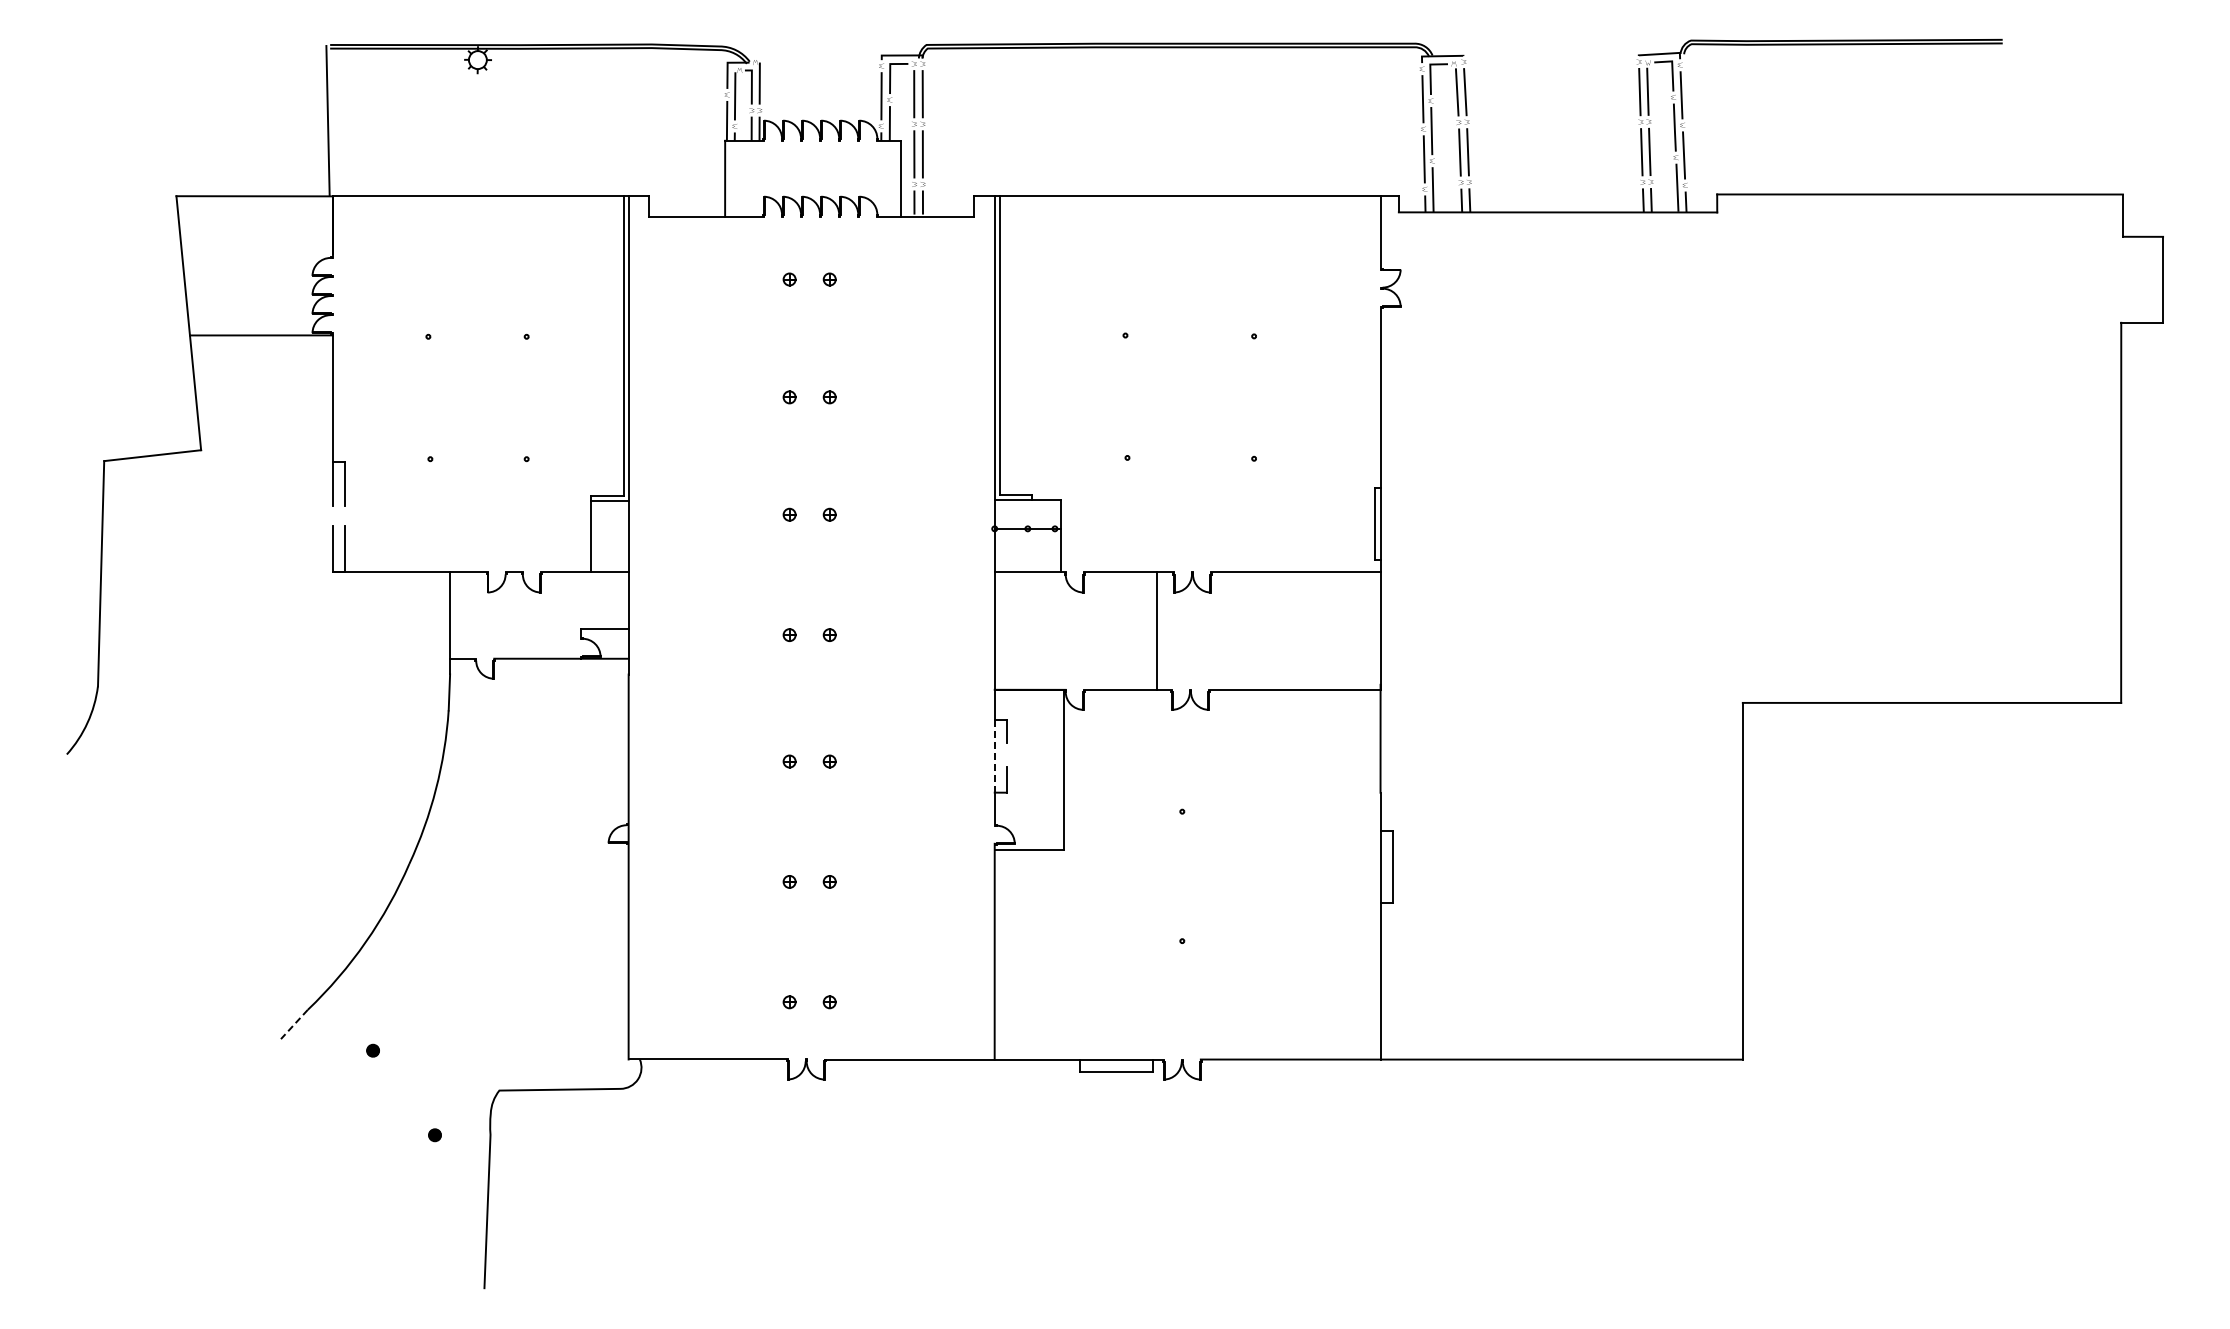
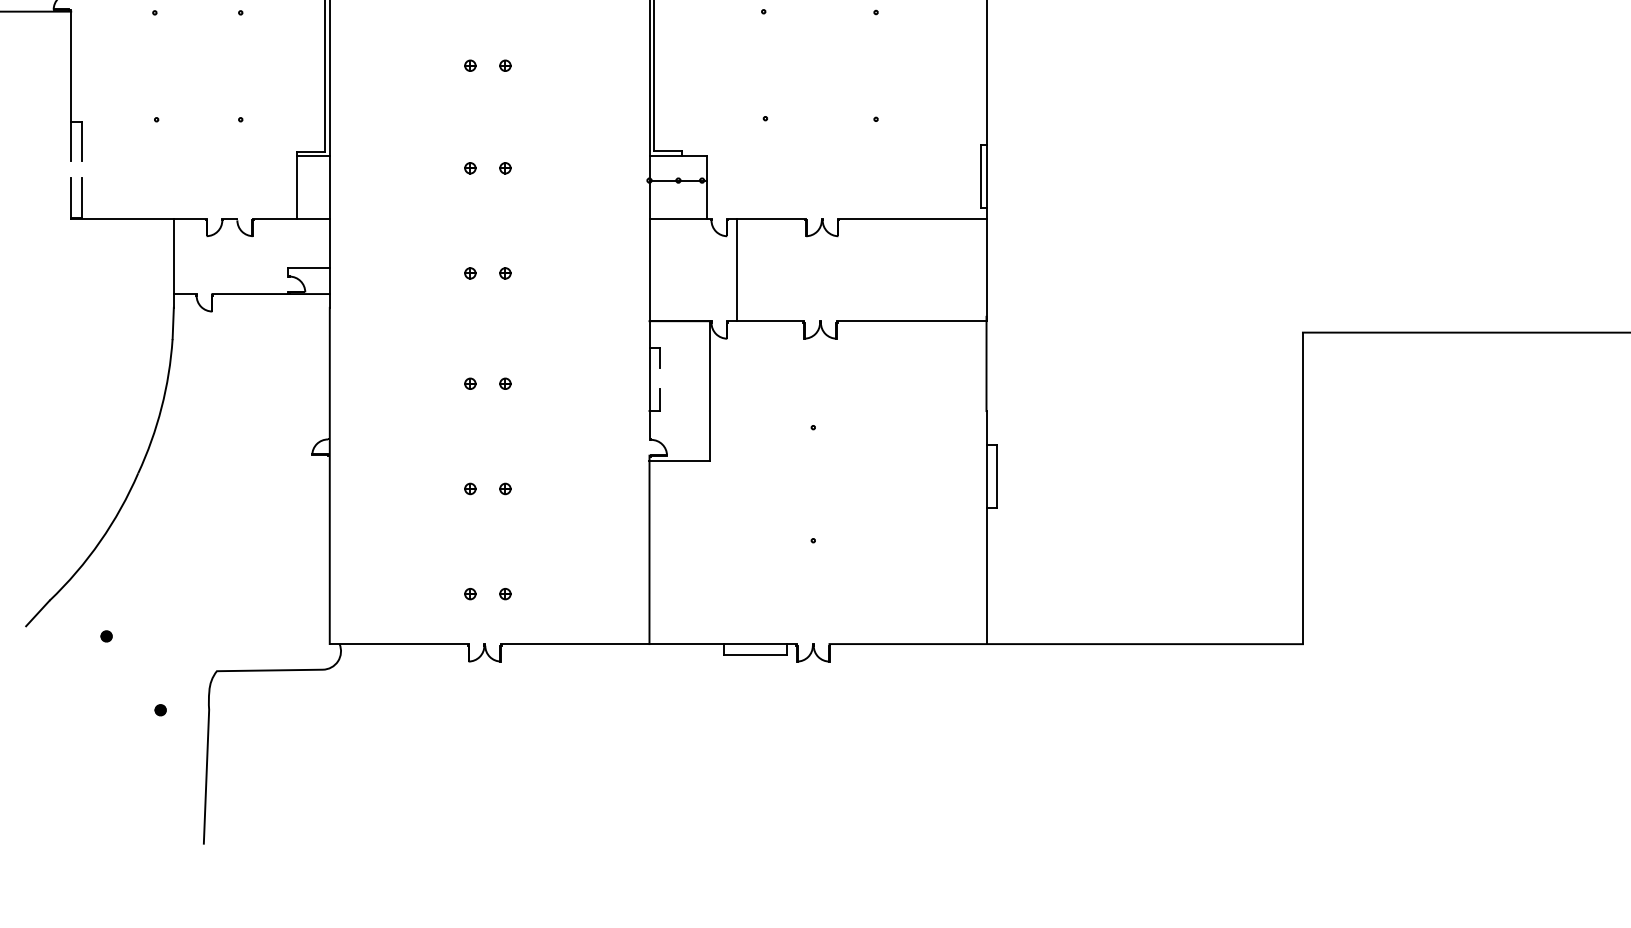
line: (1157, 630) -> (737, 269), moved
line: (994, 756) -> (649, 379), dashed -> solid
line: (294, 1024) -> (37, 613), dashed -> solid

